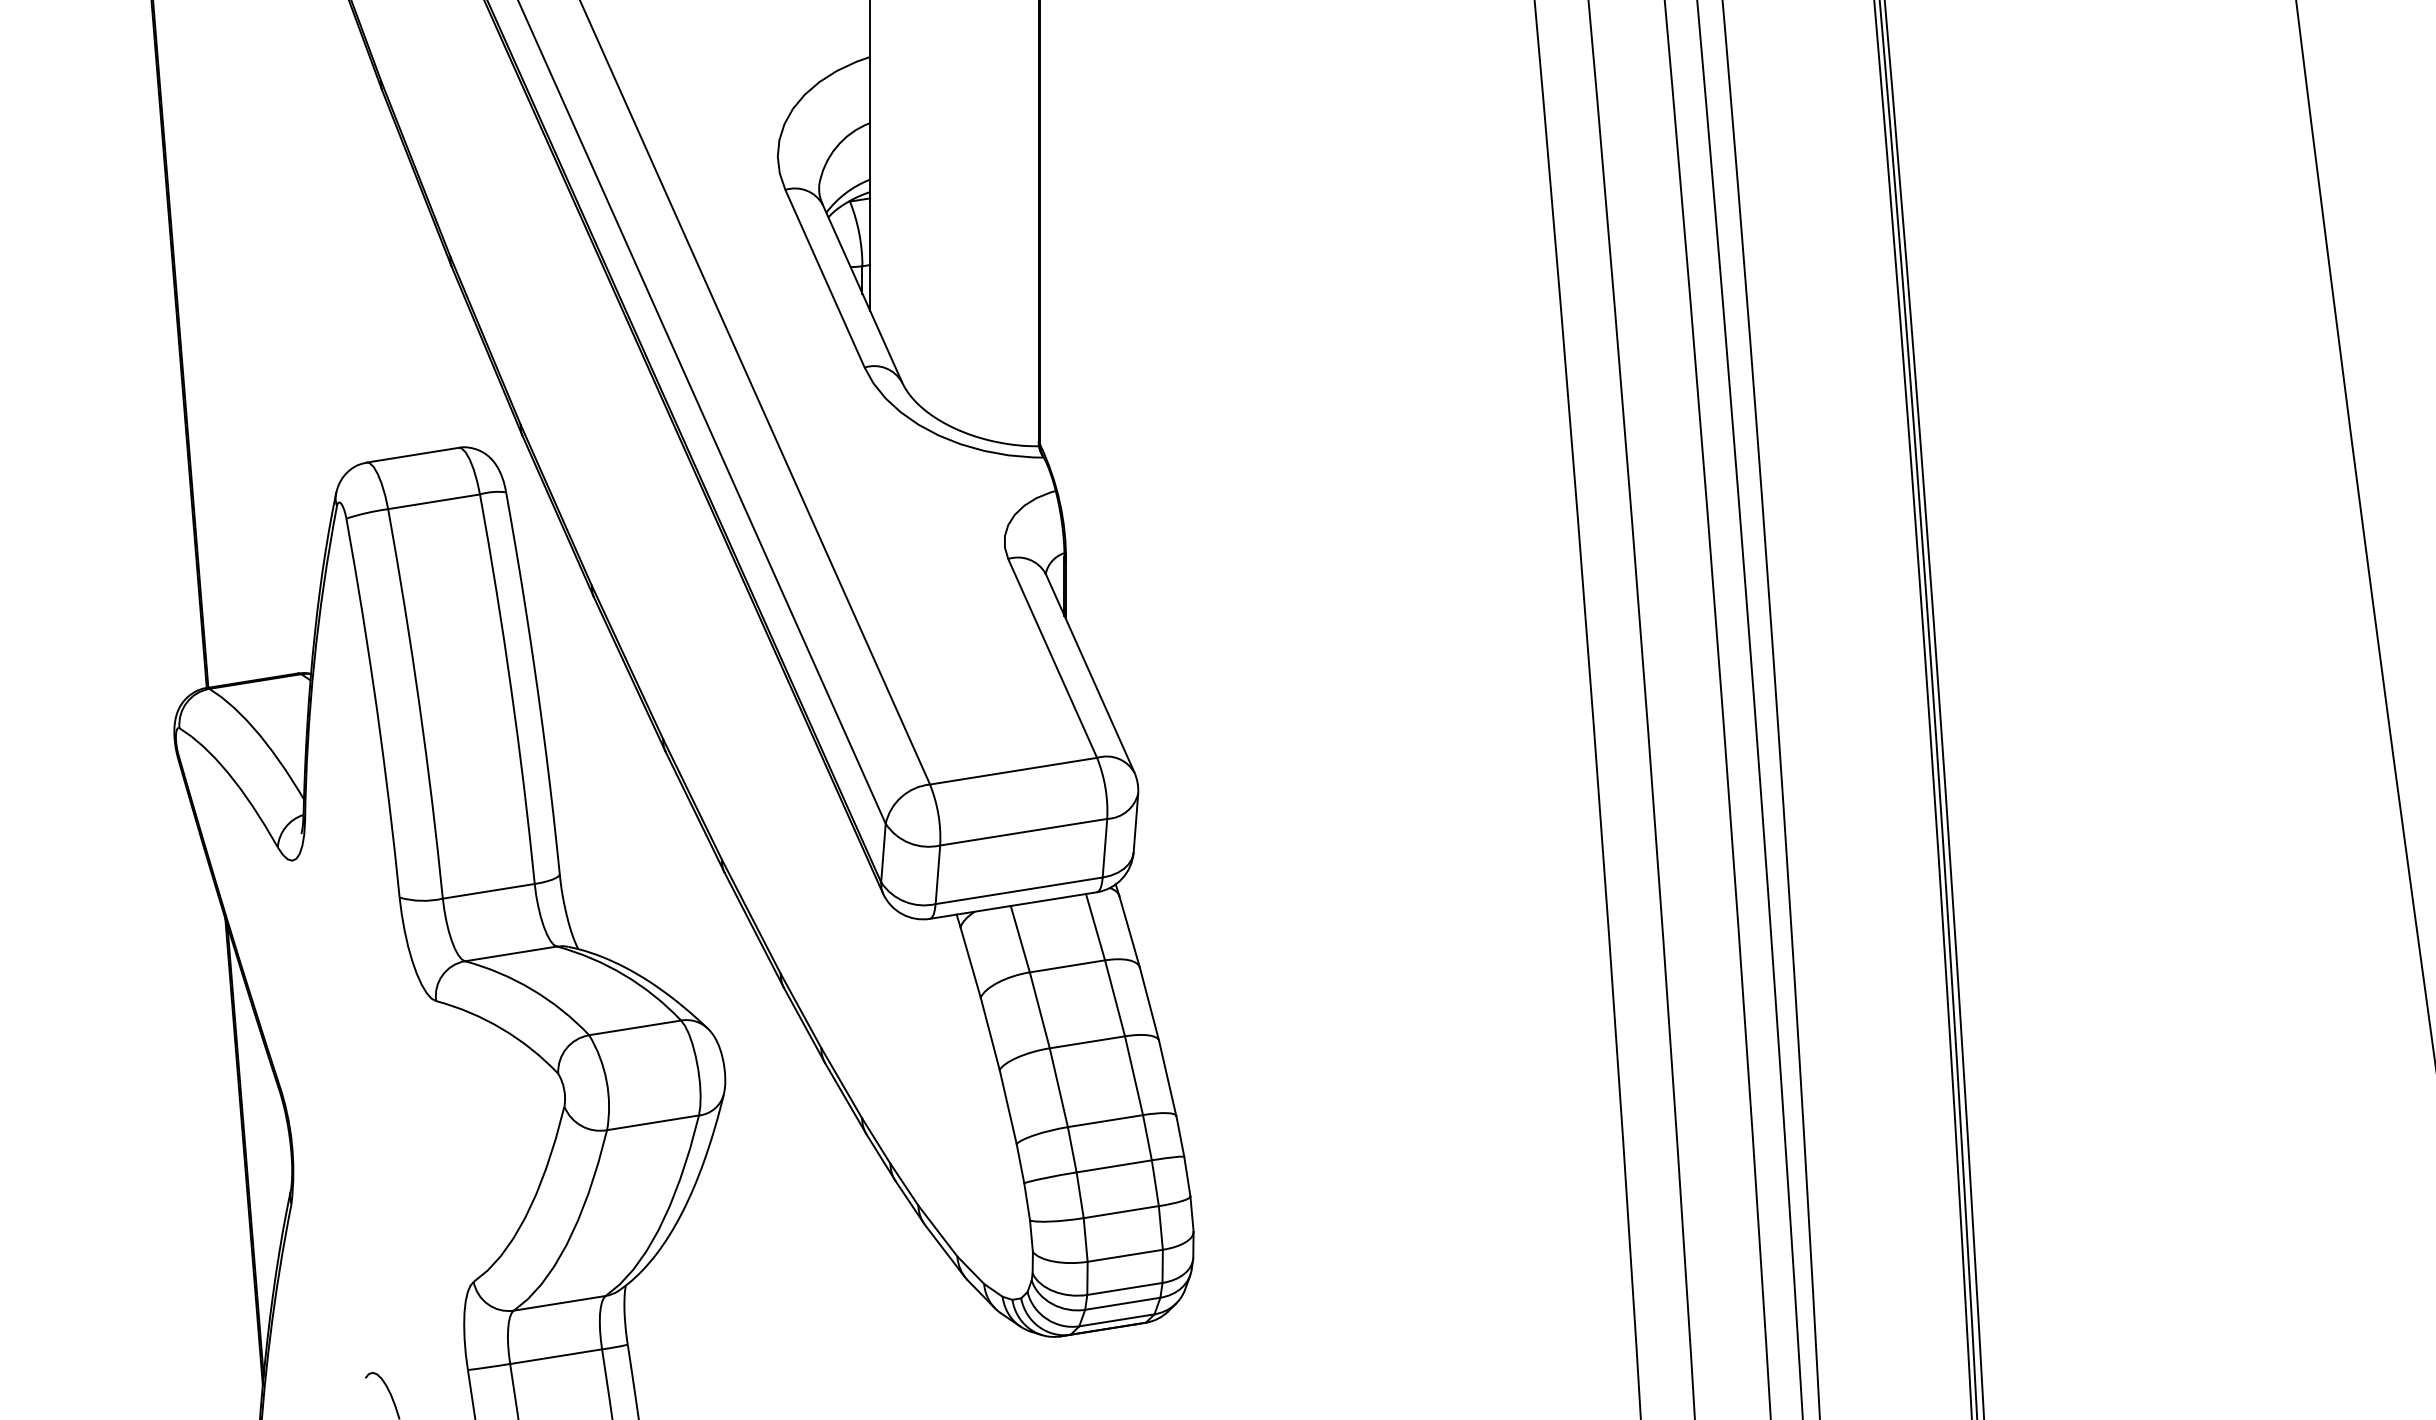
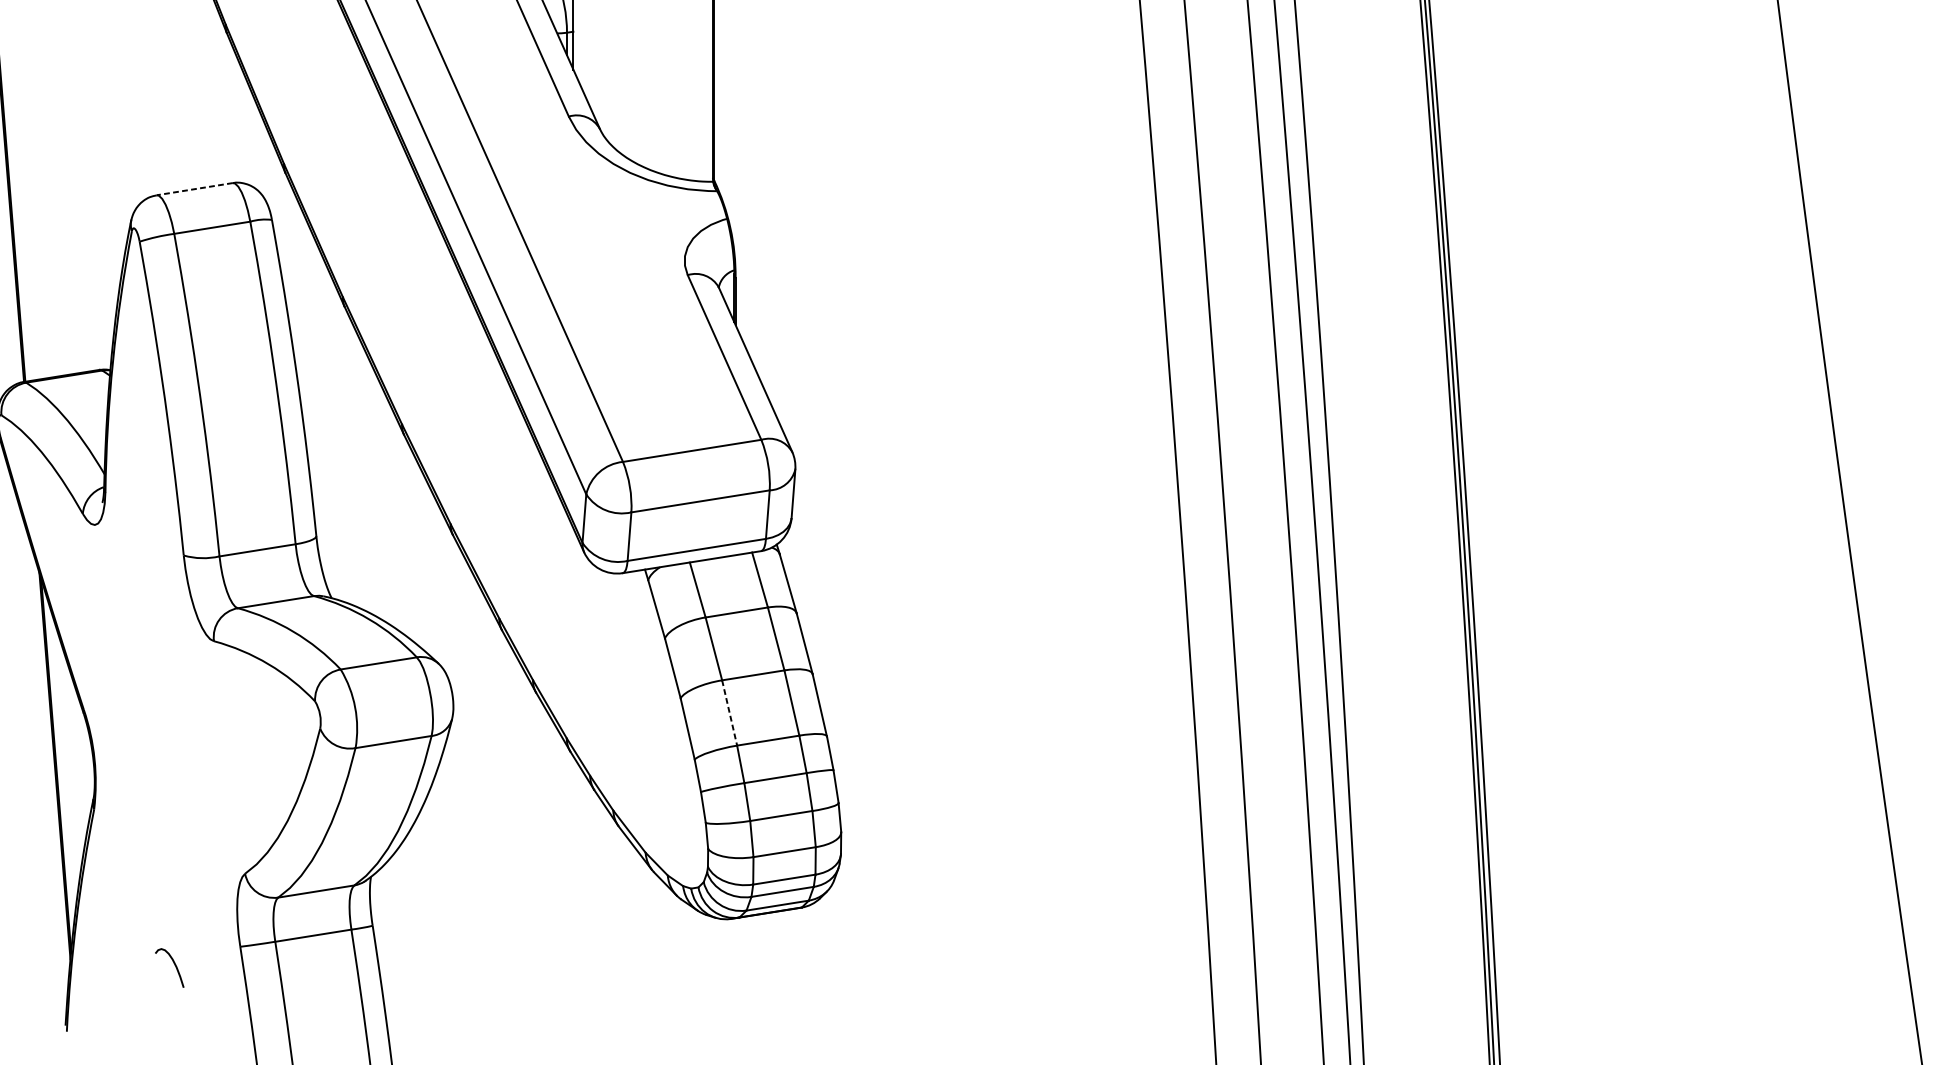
line: (412, 455) -> (194, 189), solid -> dashed
line: (1058, 1088) -> (729, 713), solid -> dashed

